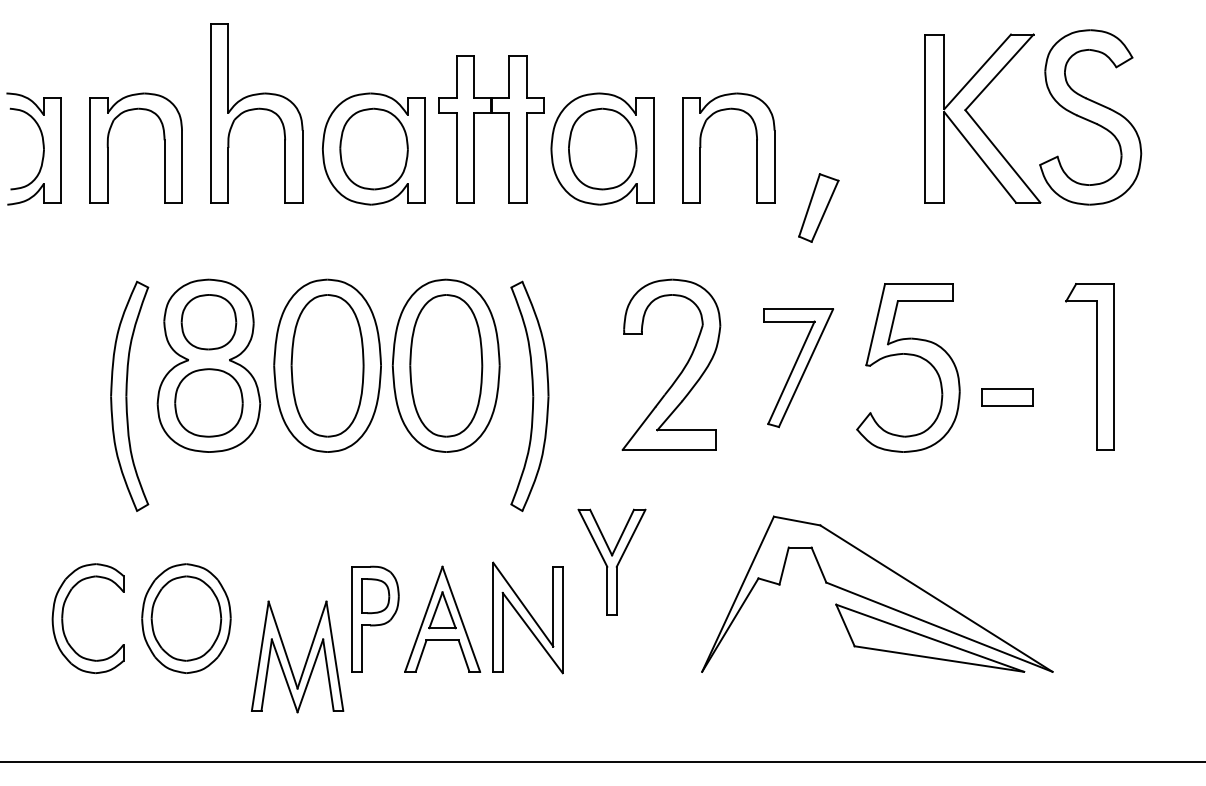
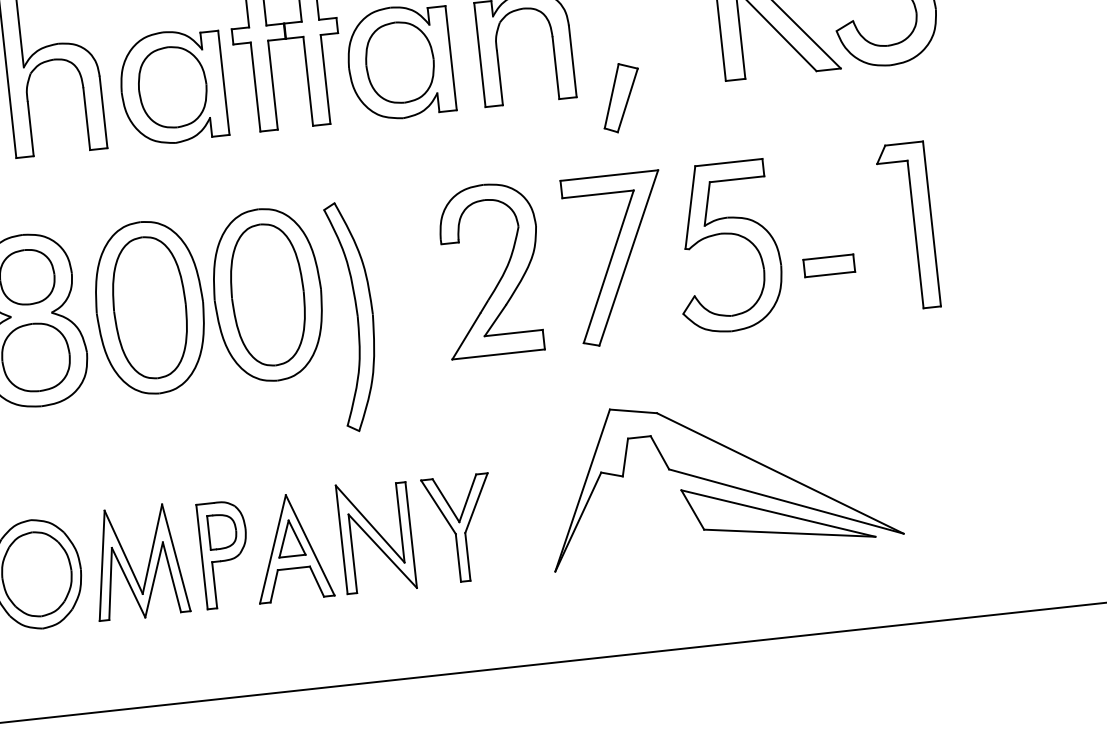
part: (798, 368) -> (618, 259), size x1.43
part: (611, 561) -> (459, 528), moved
part: (289, 660) -> (131, 566), moved

